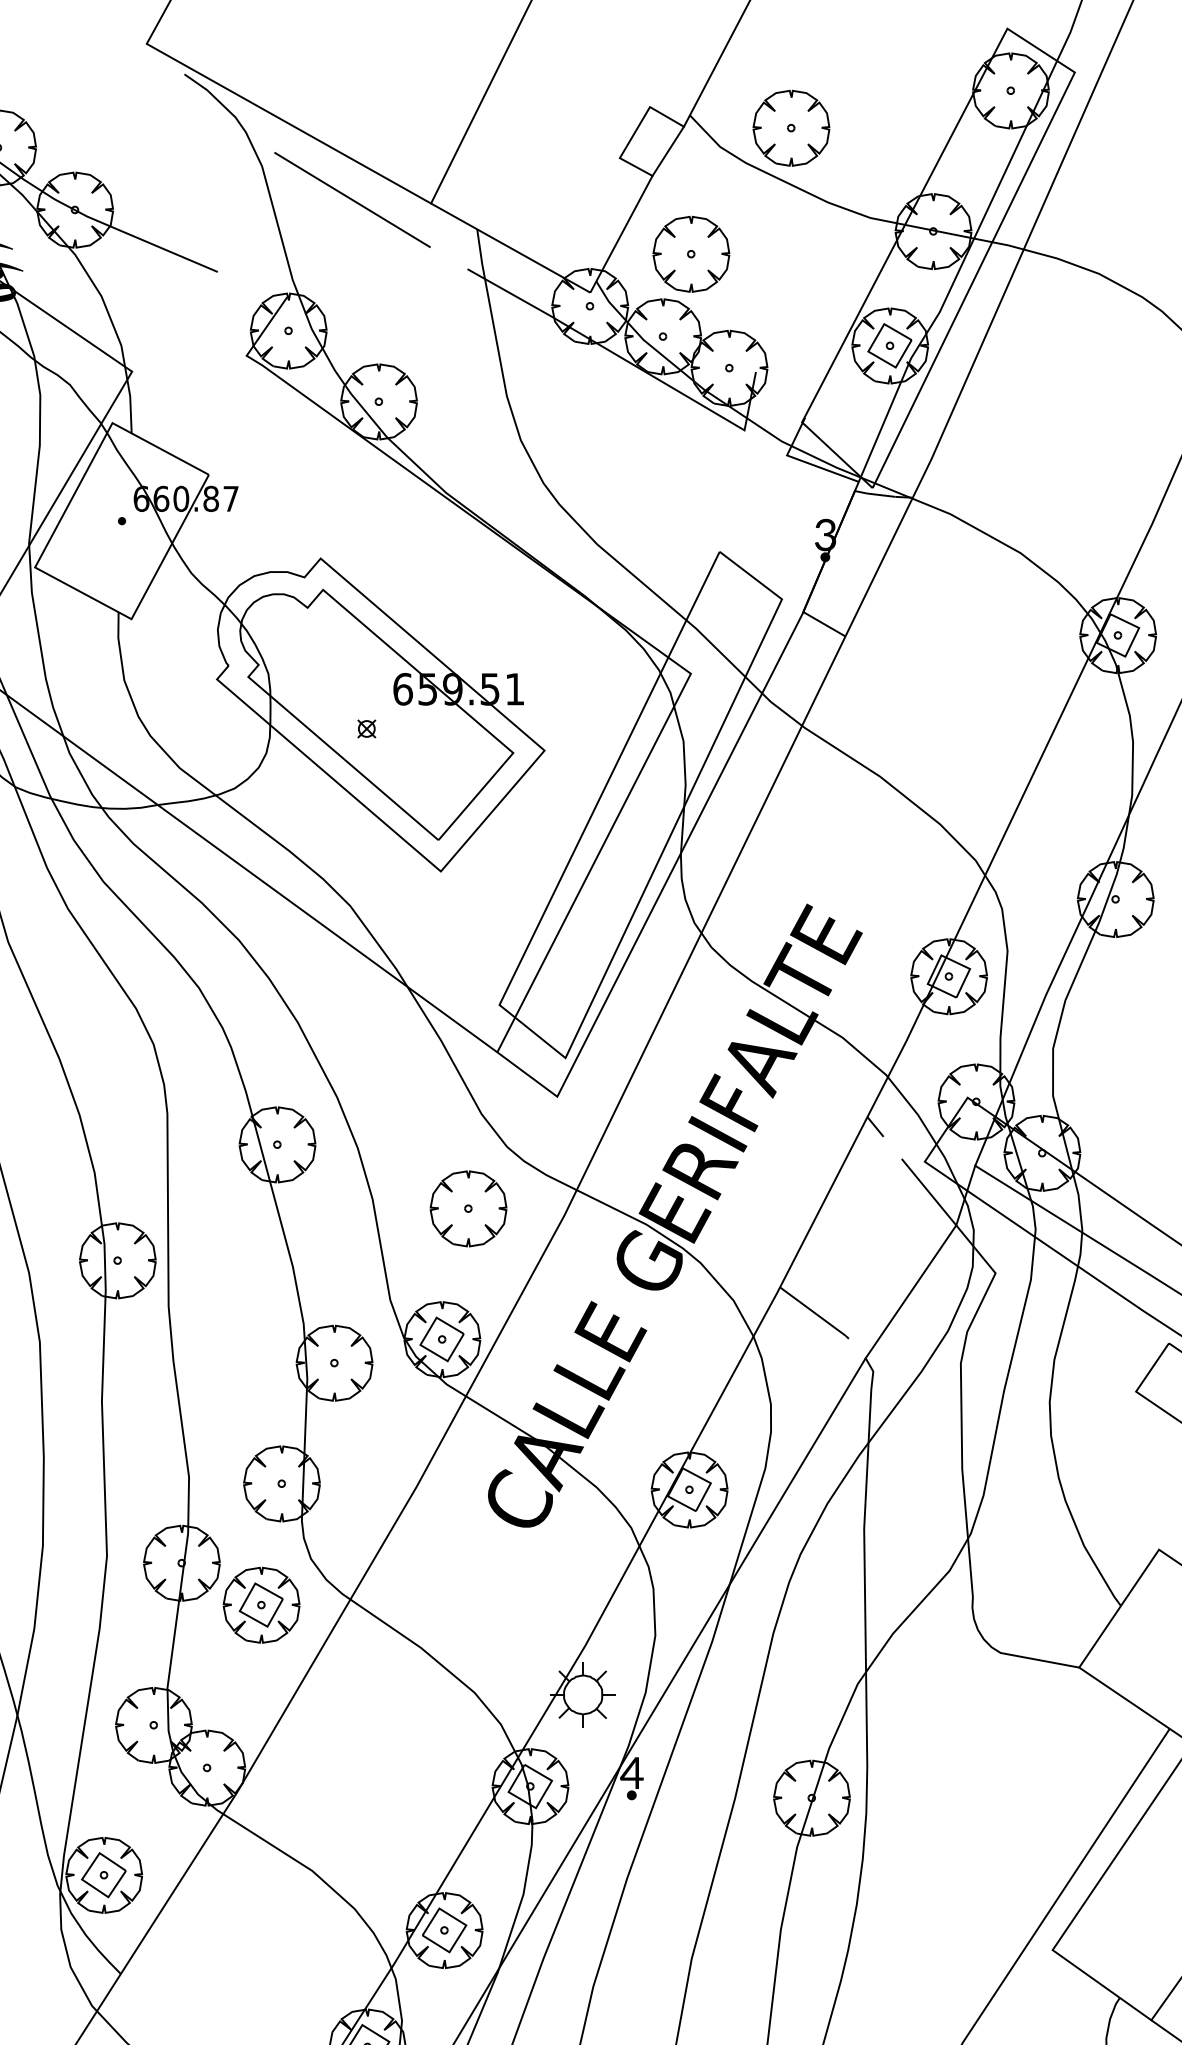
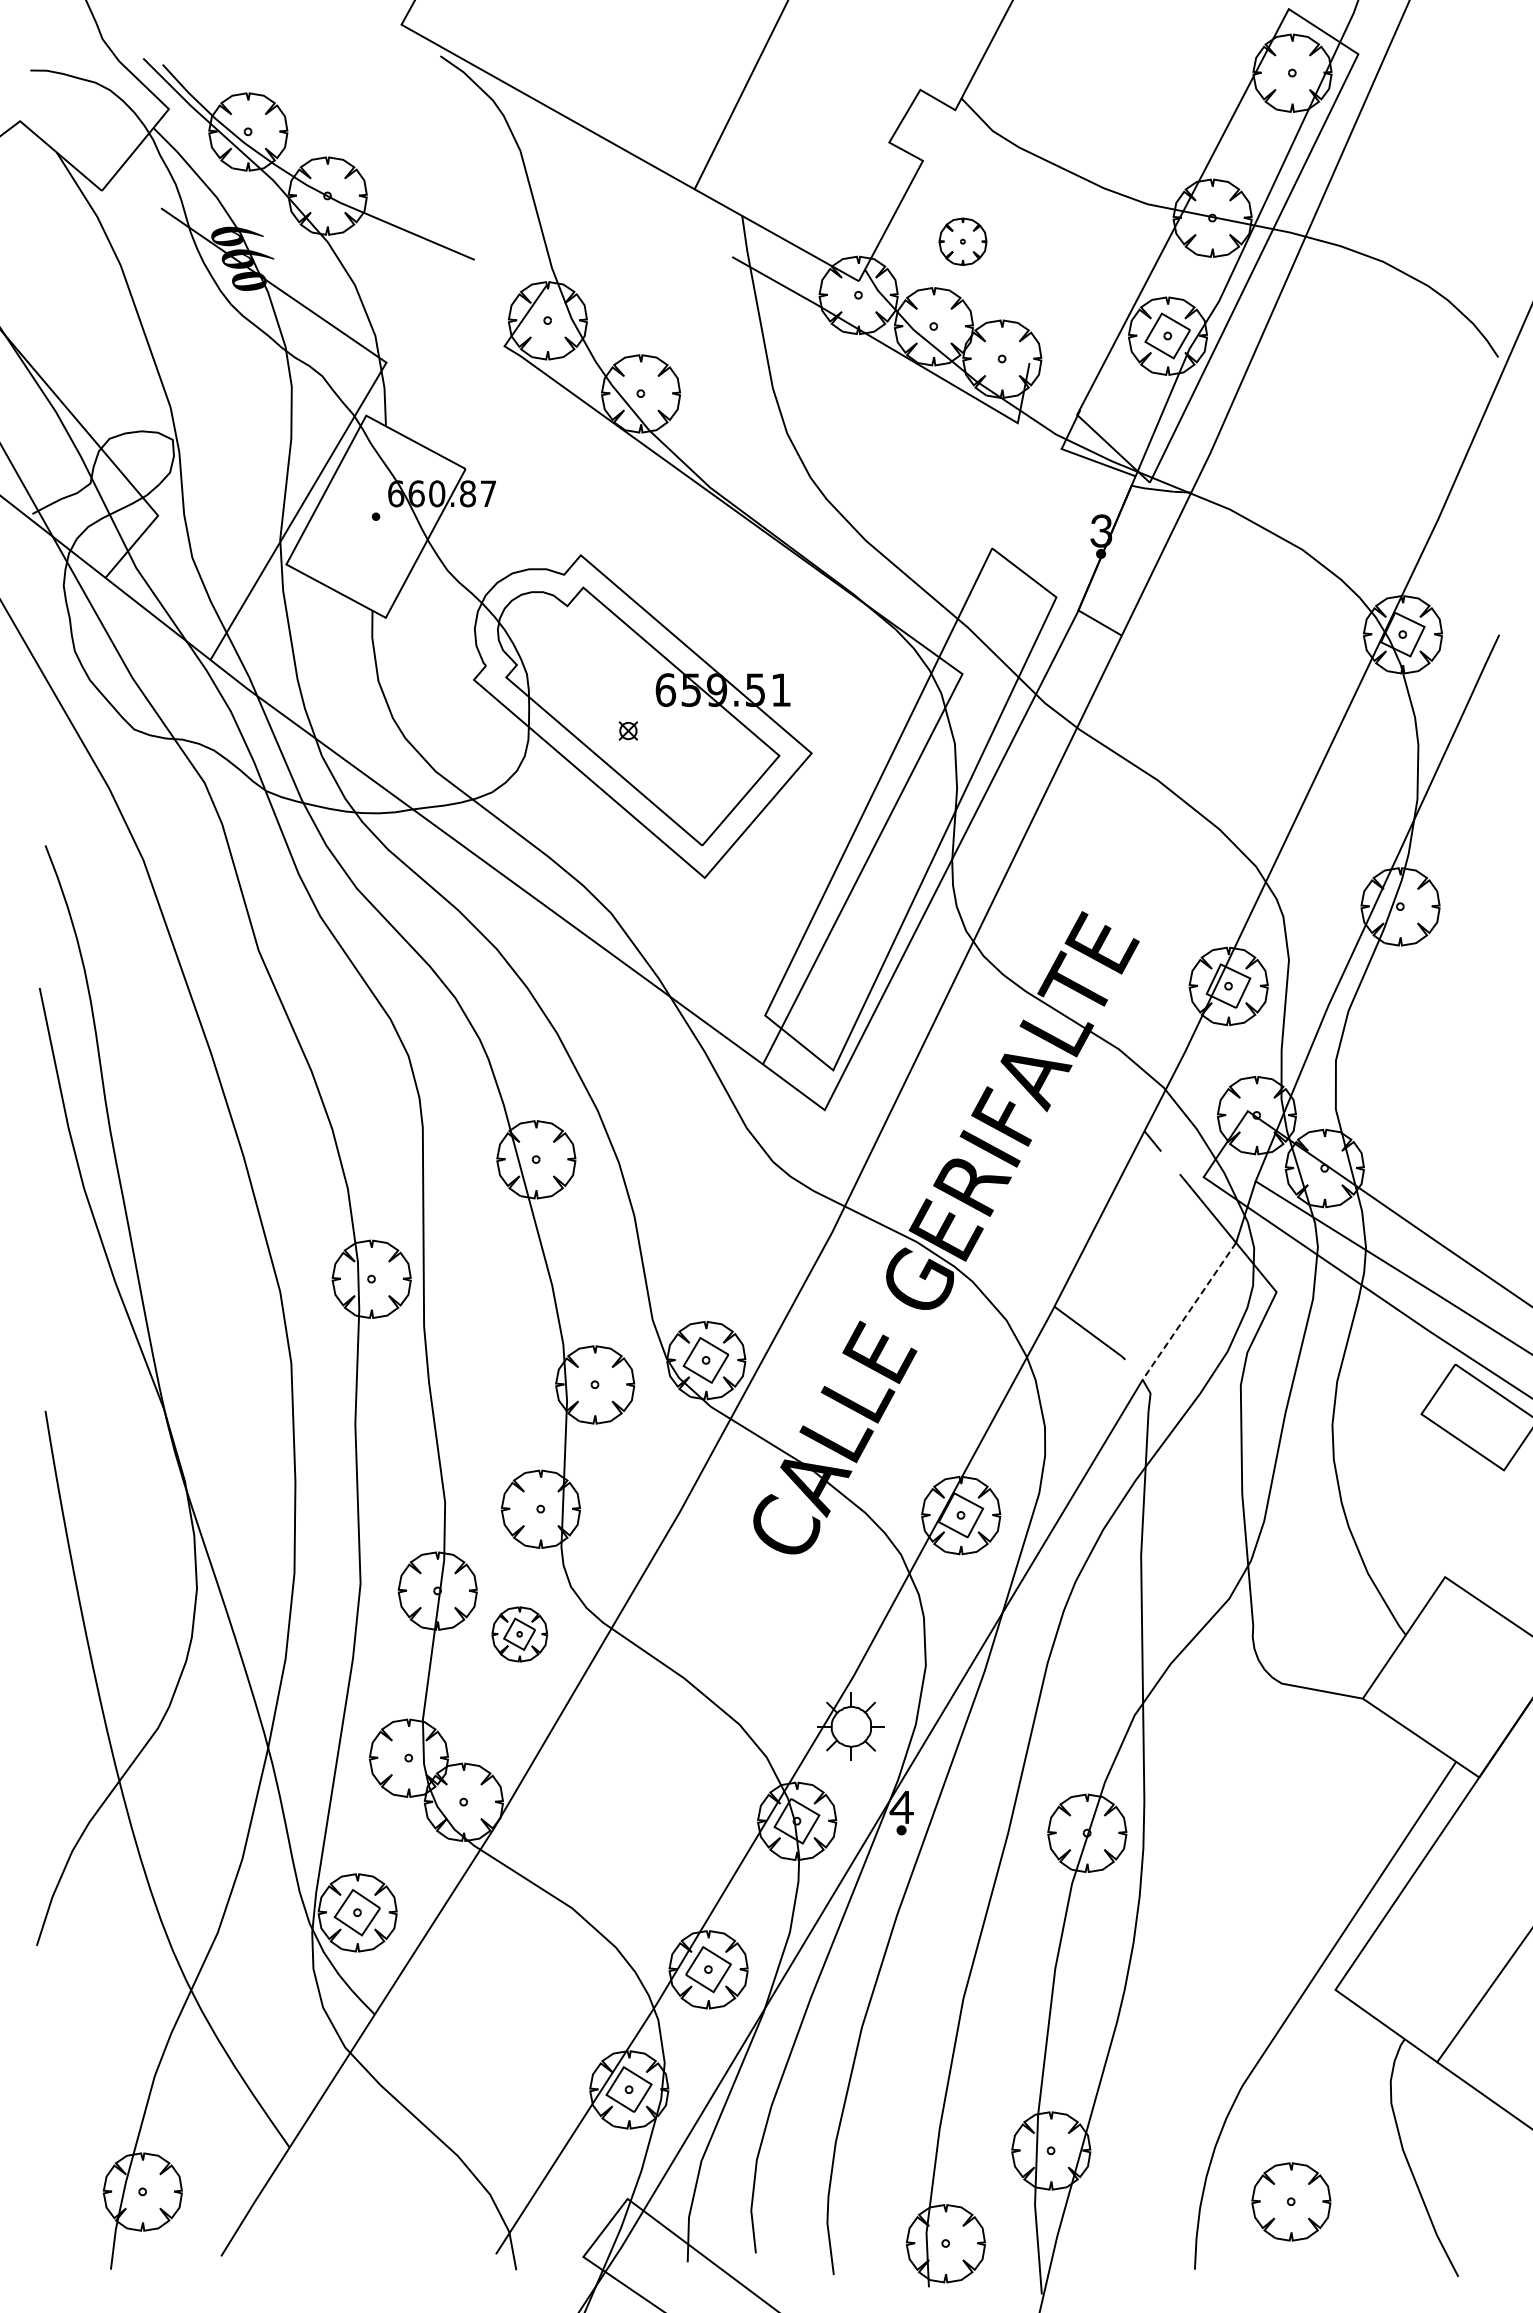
part: (791, 128) -> (1066, 111), removed
line: (667, 151) -> (938, 135), removed
line: (352, 199) -> (613, 185), removed
part: (690, 254) -> (962, 241), size x0.6
part: (468, 1208) -> (733, 1225), removed
line: (911, 1292) -> (1189, 1311), solid -> dashed
part: (261, 1605) -> (519, 1634), size x0.7

